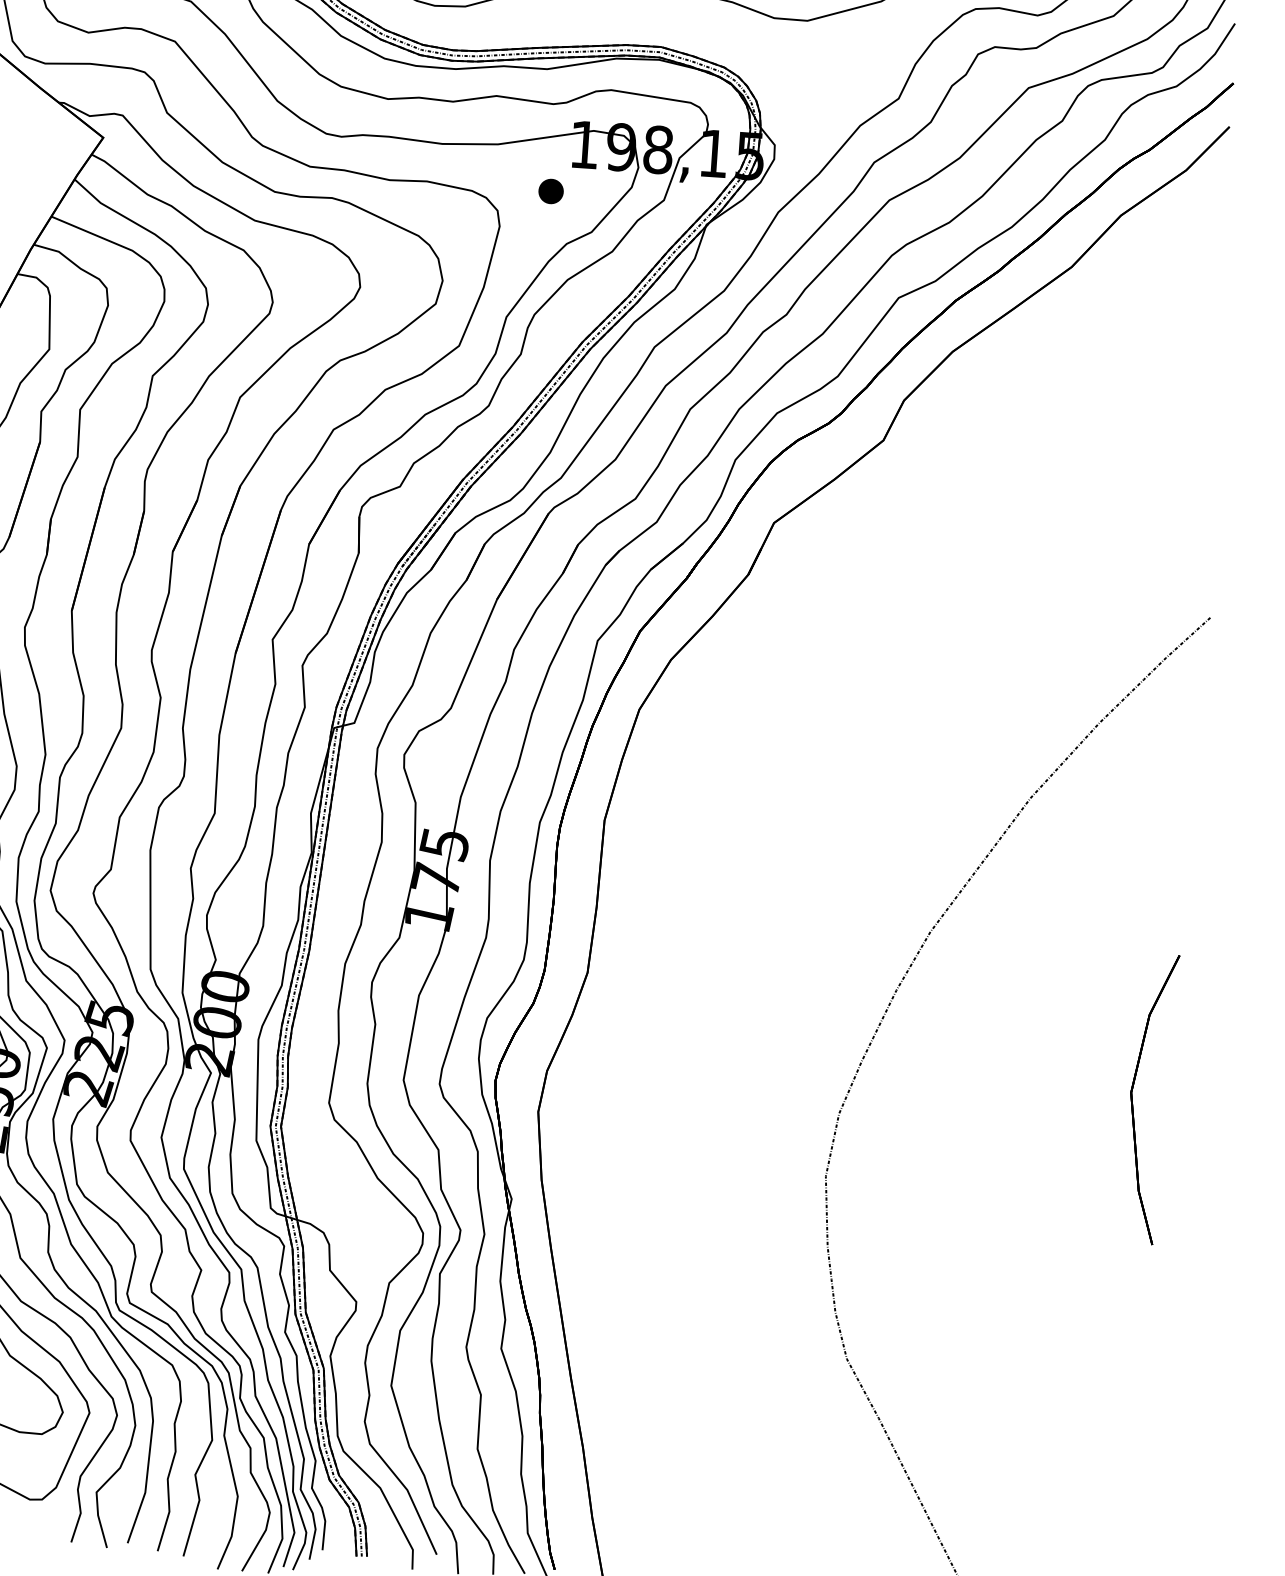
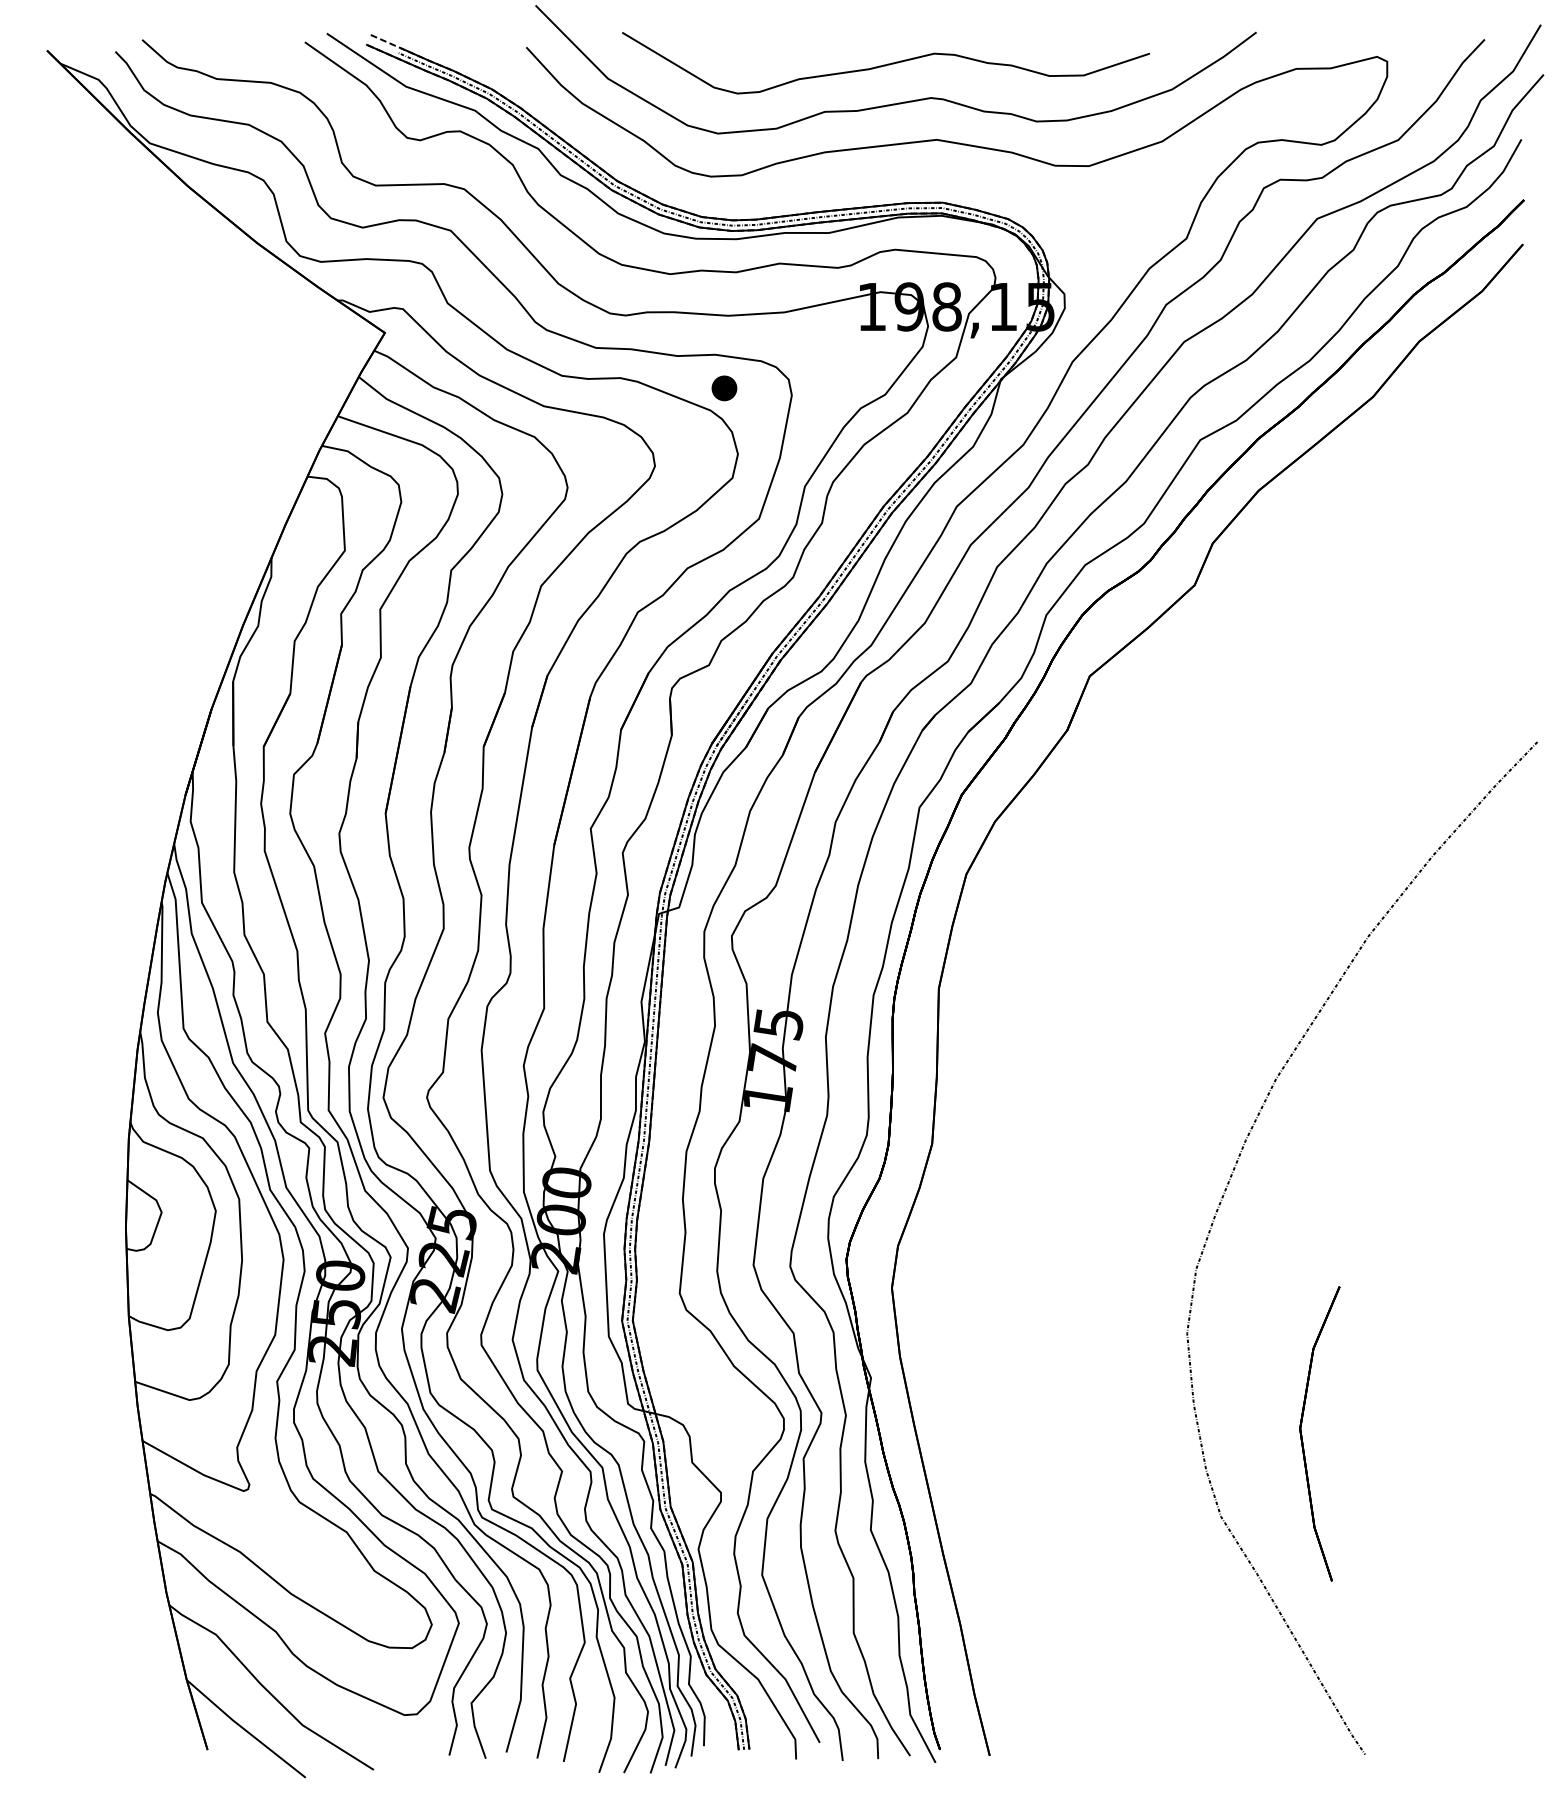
part: (551, 191) -> (724, 388), moved
part: (1133, 1099) -> (1302, 1435), moved

